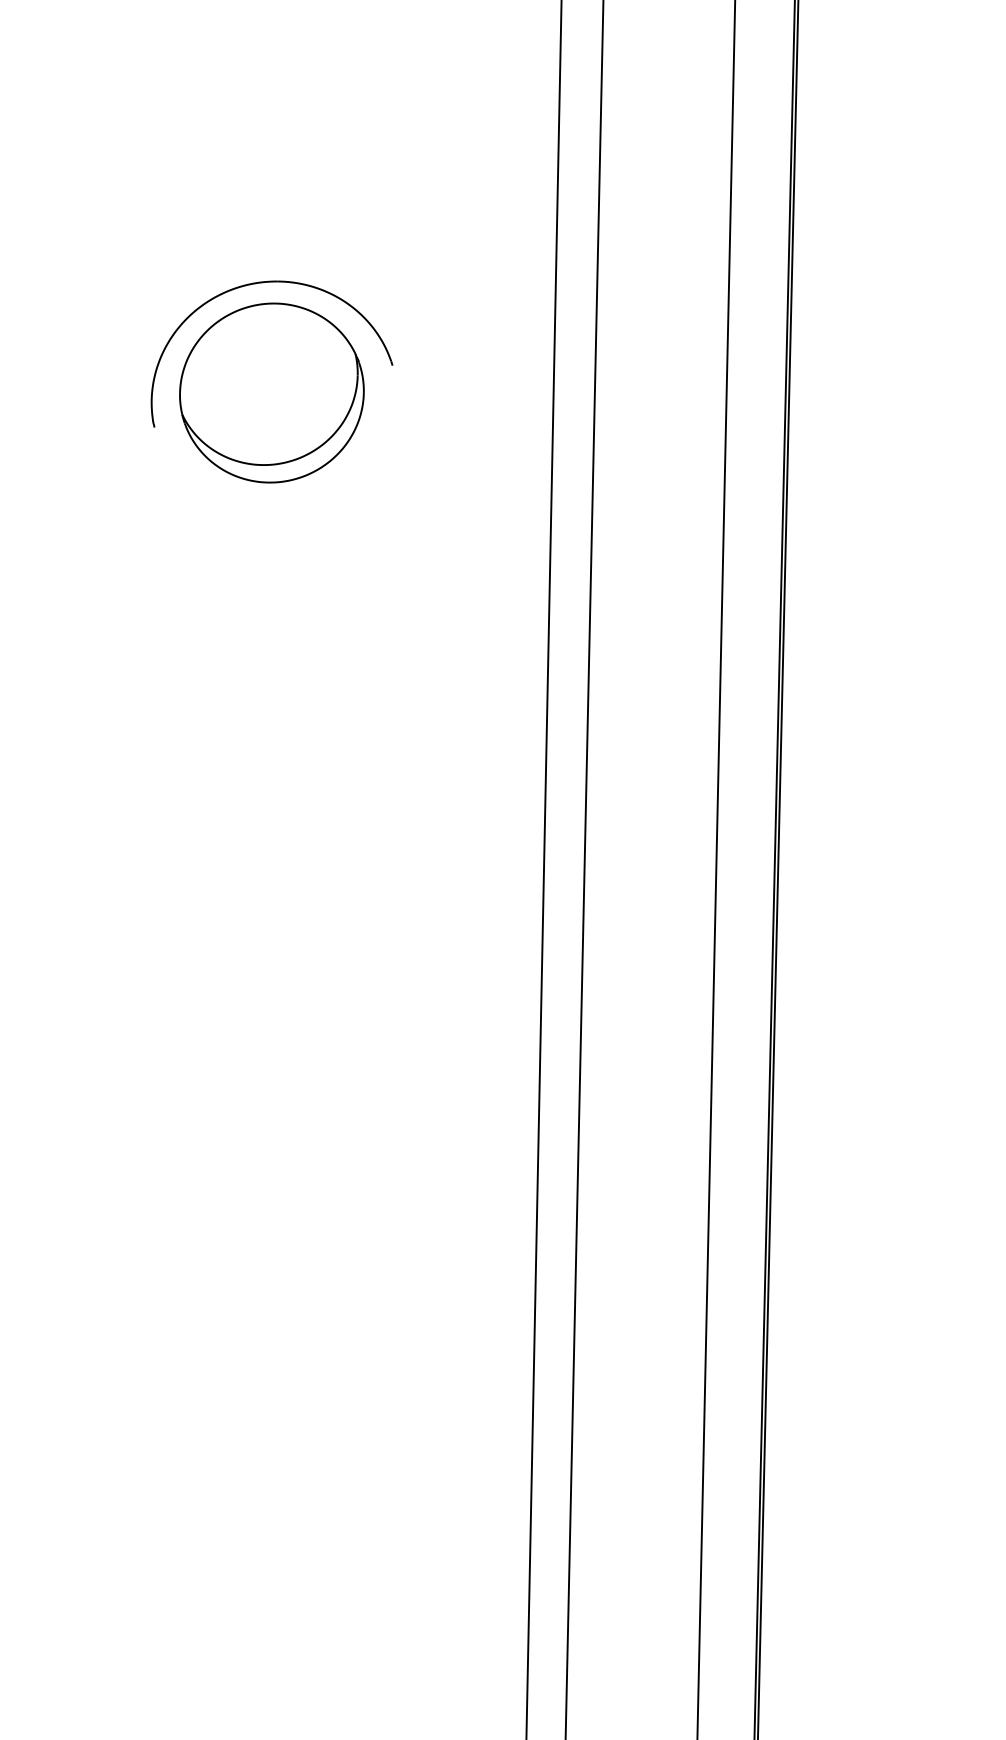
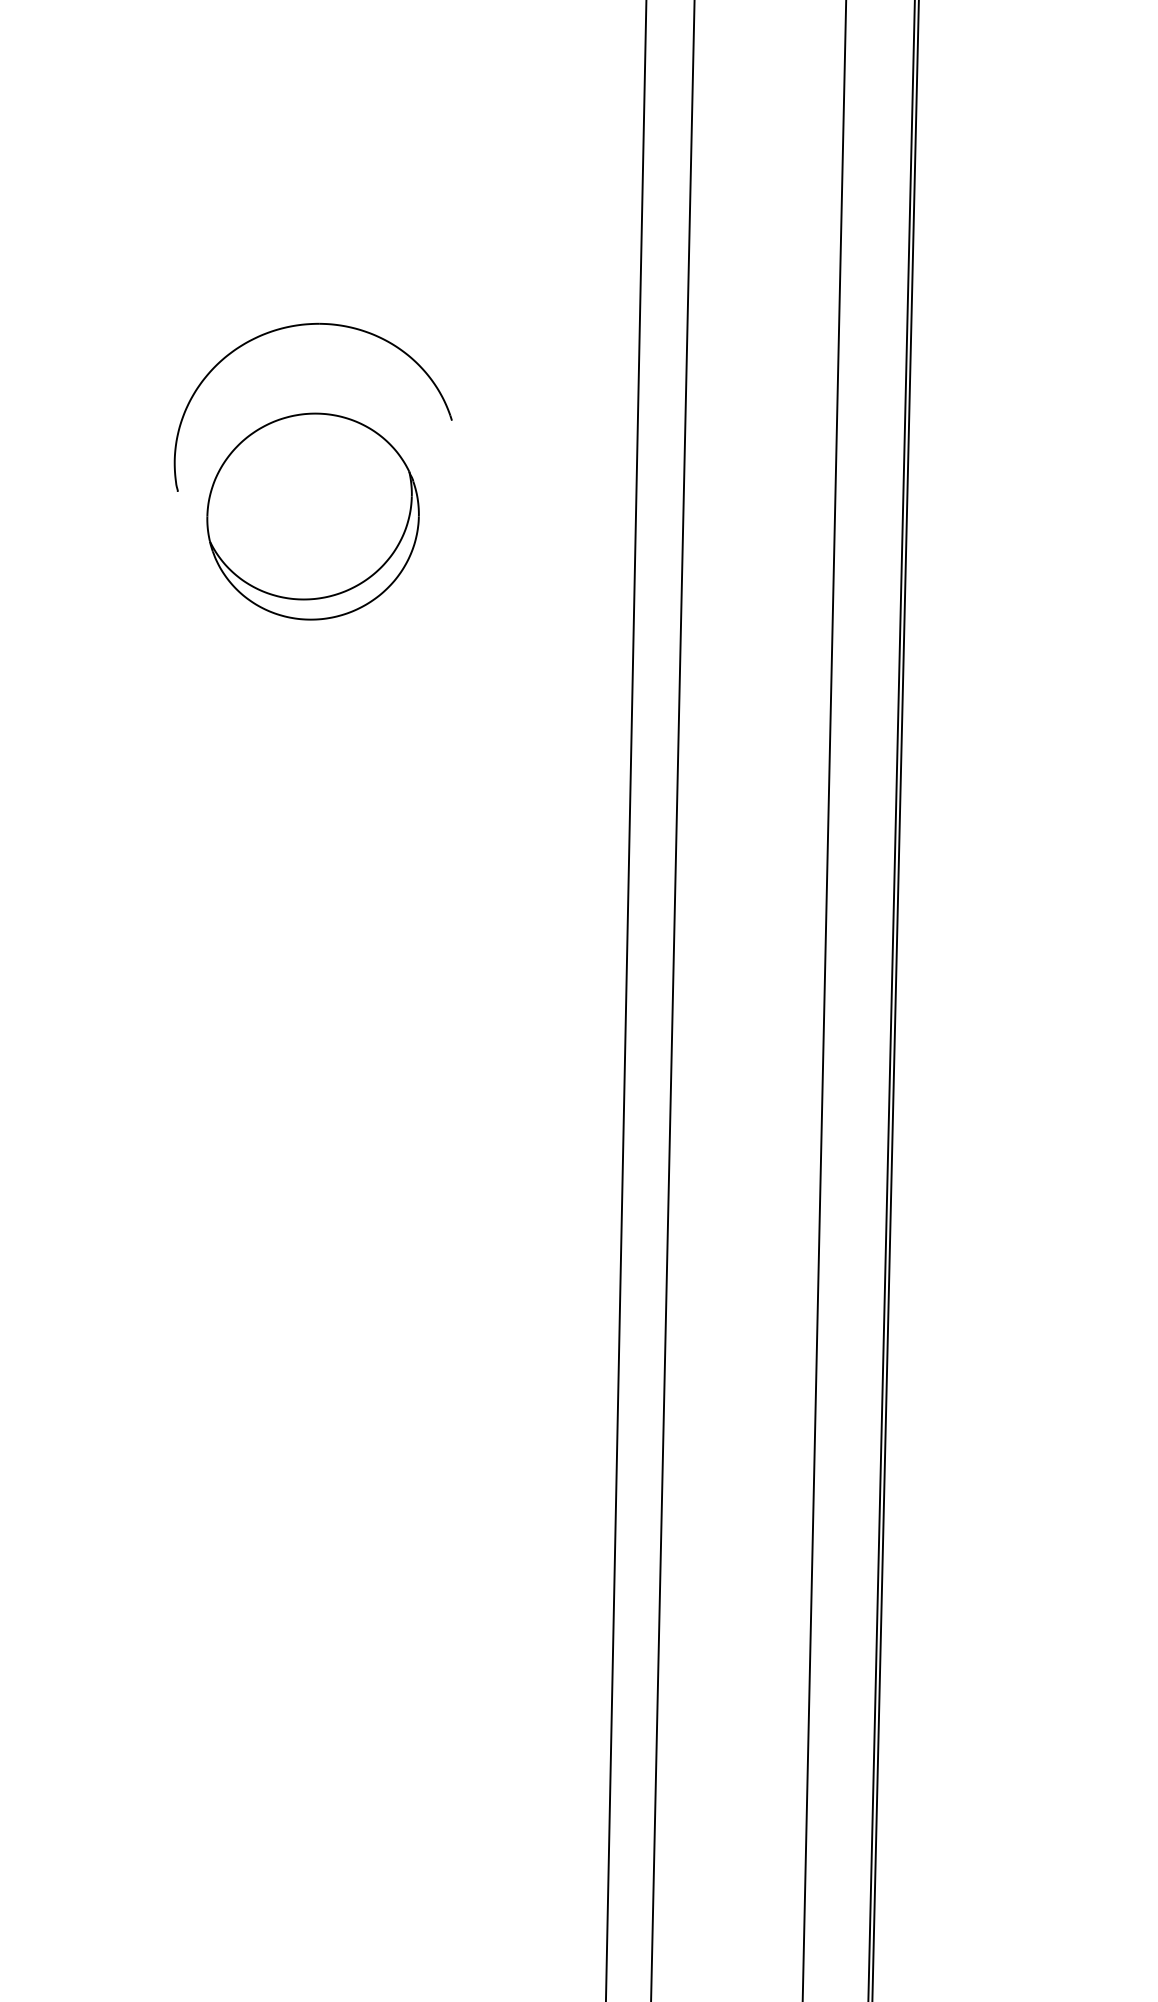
part: (271, 392) -> (312, 515), moved

